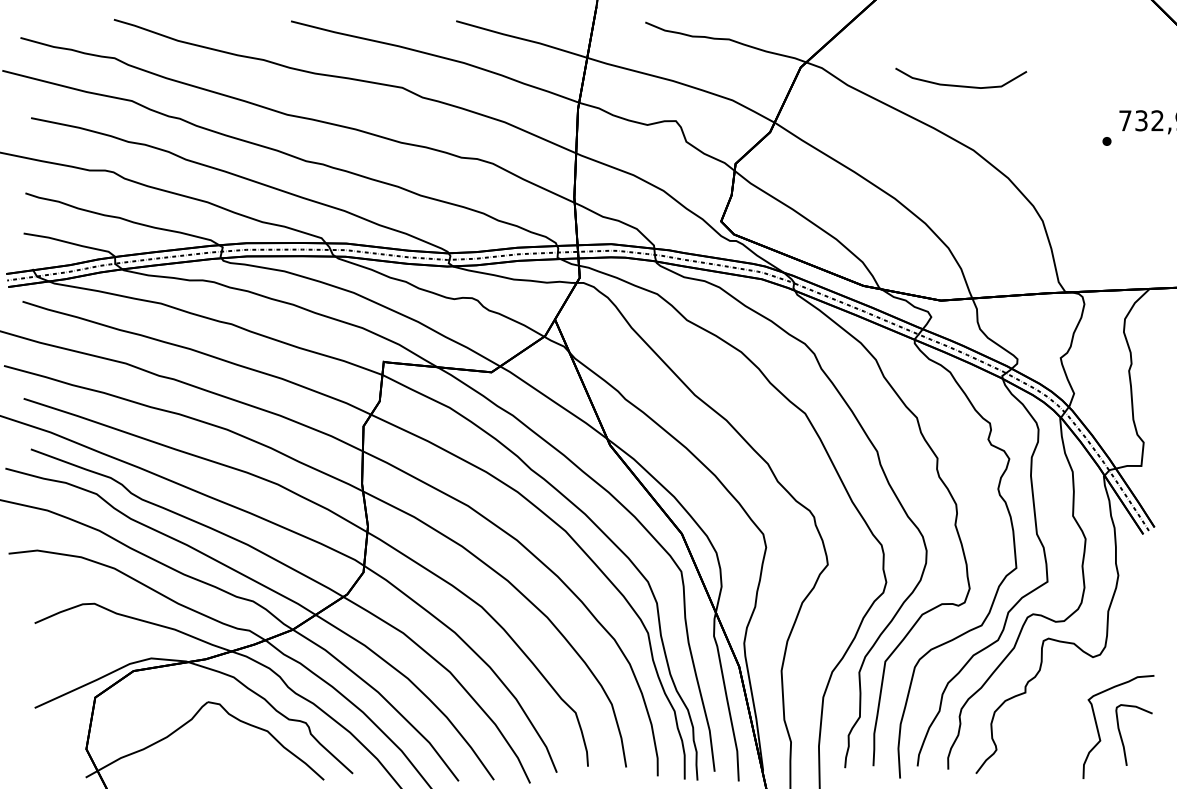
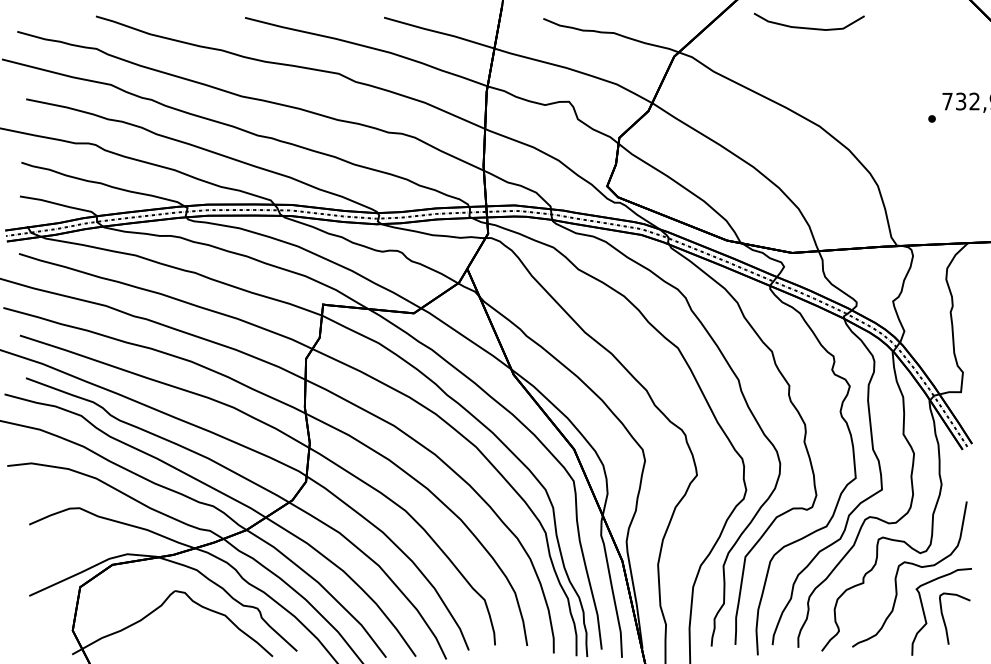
curve: (960, 85) -> (808, 27), moved
curve: (1084, 671) -> (913, 565), added

